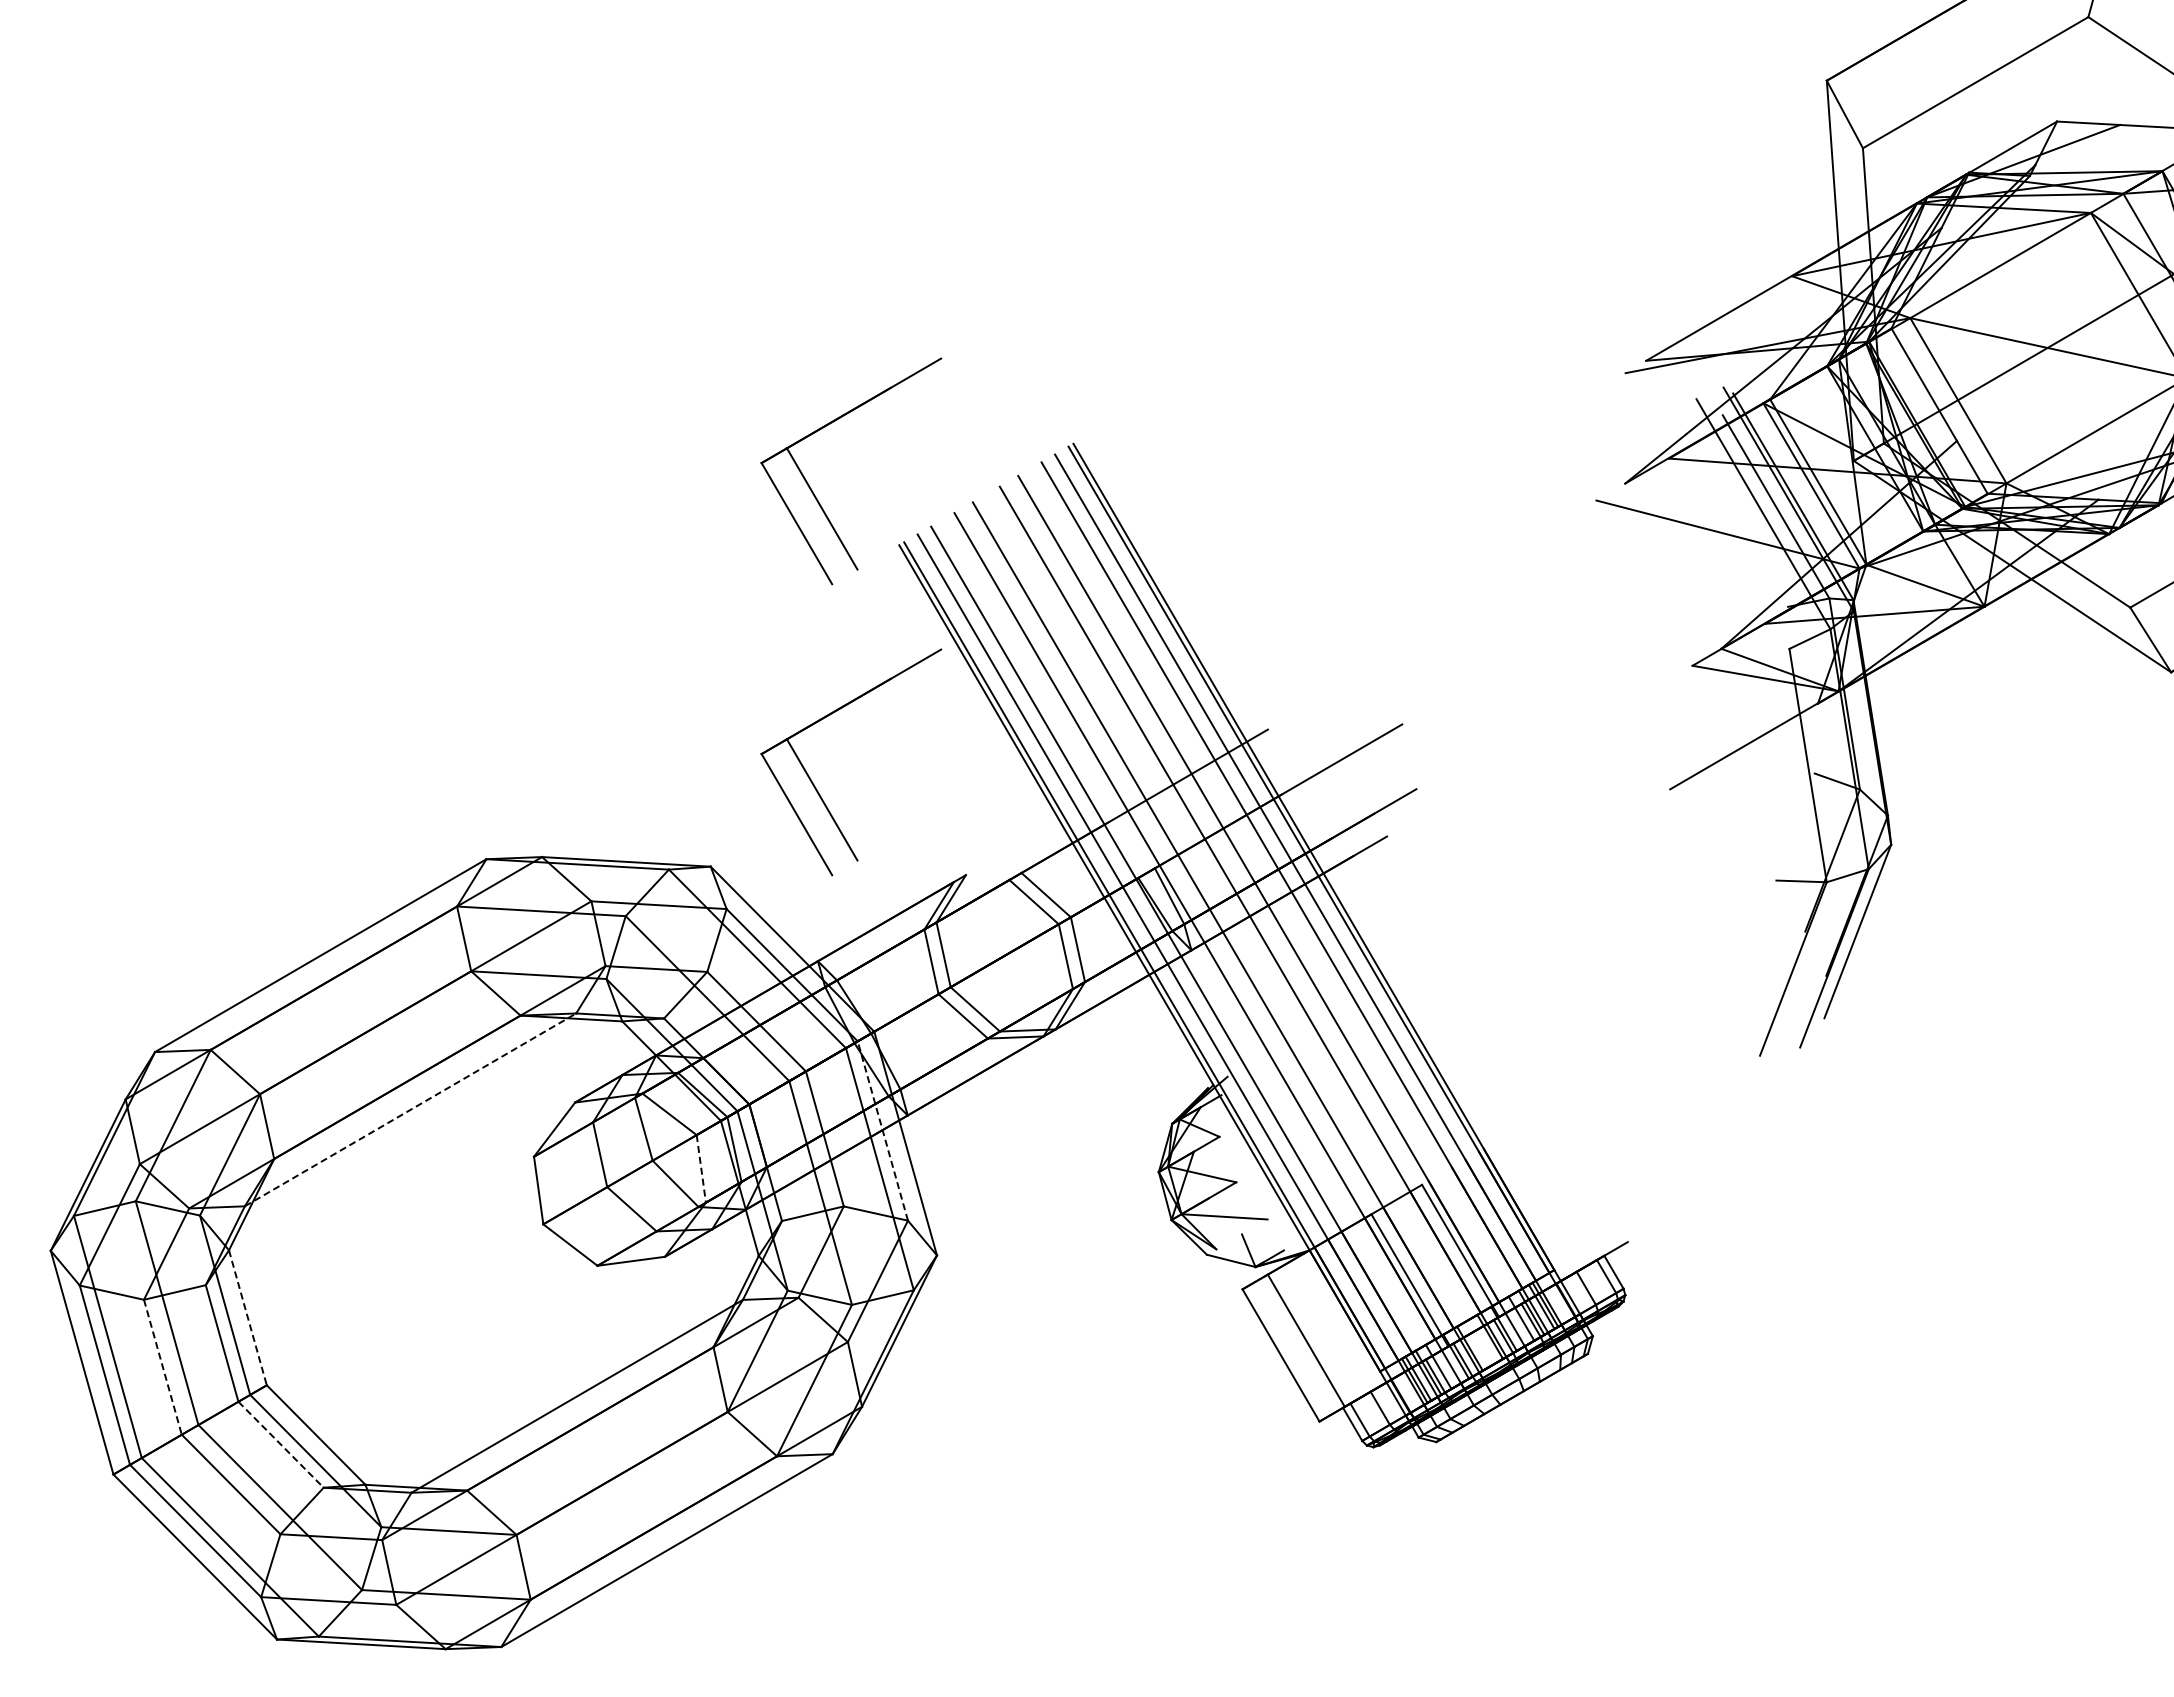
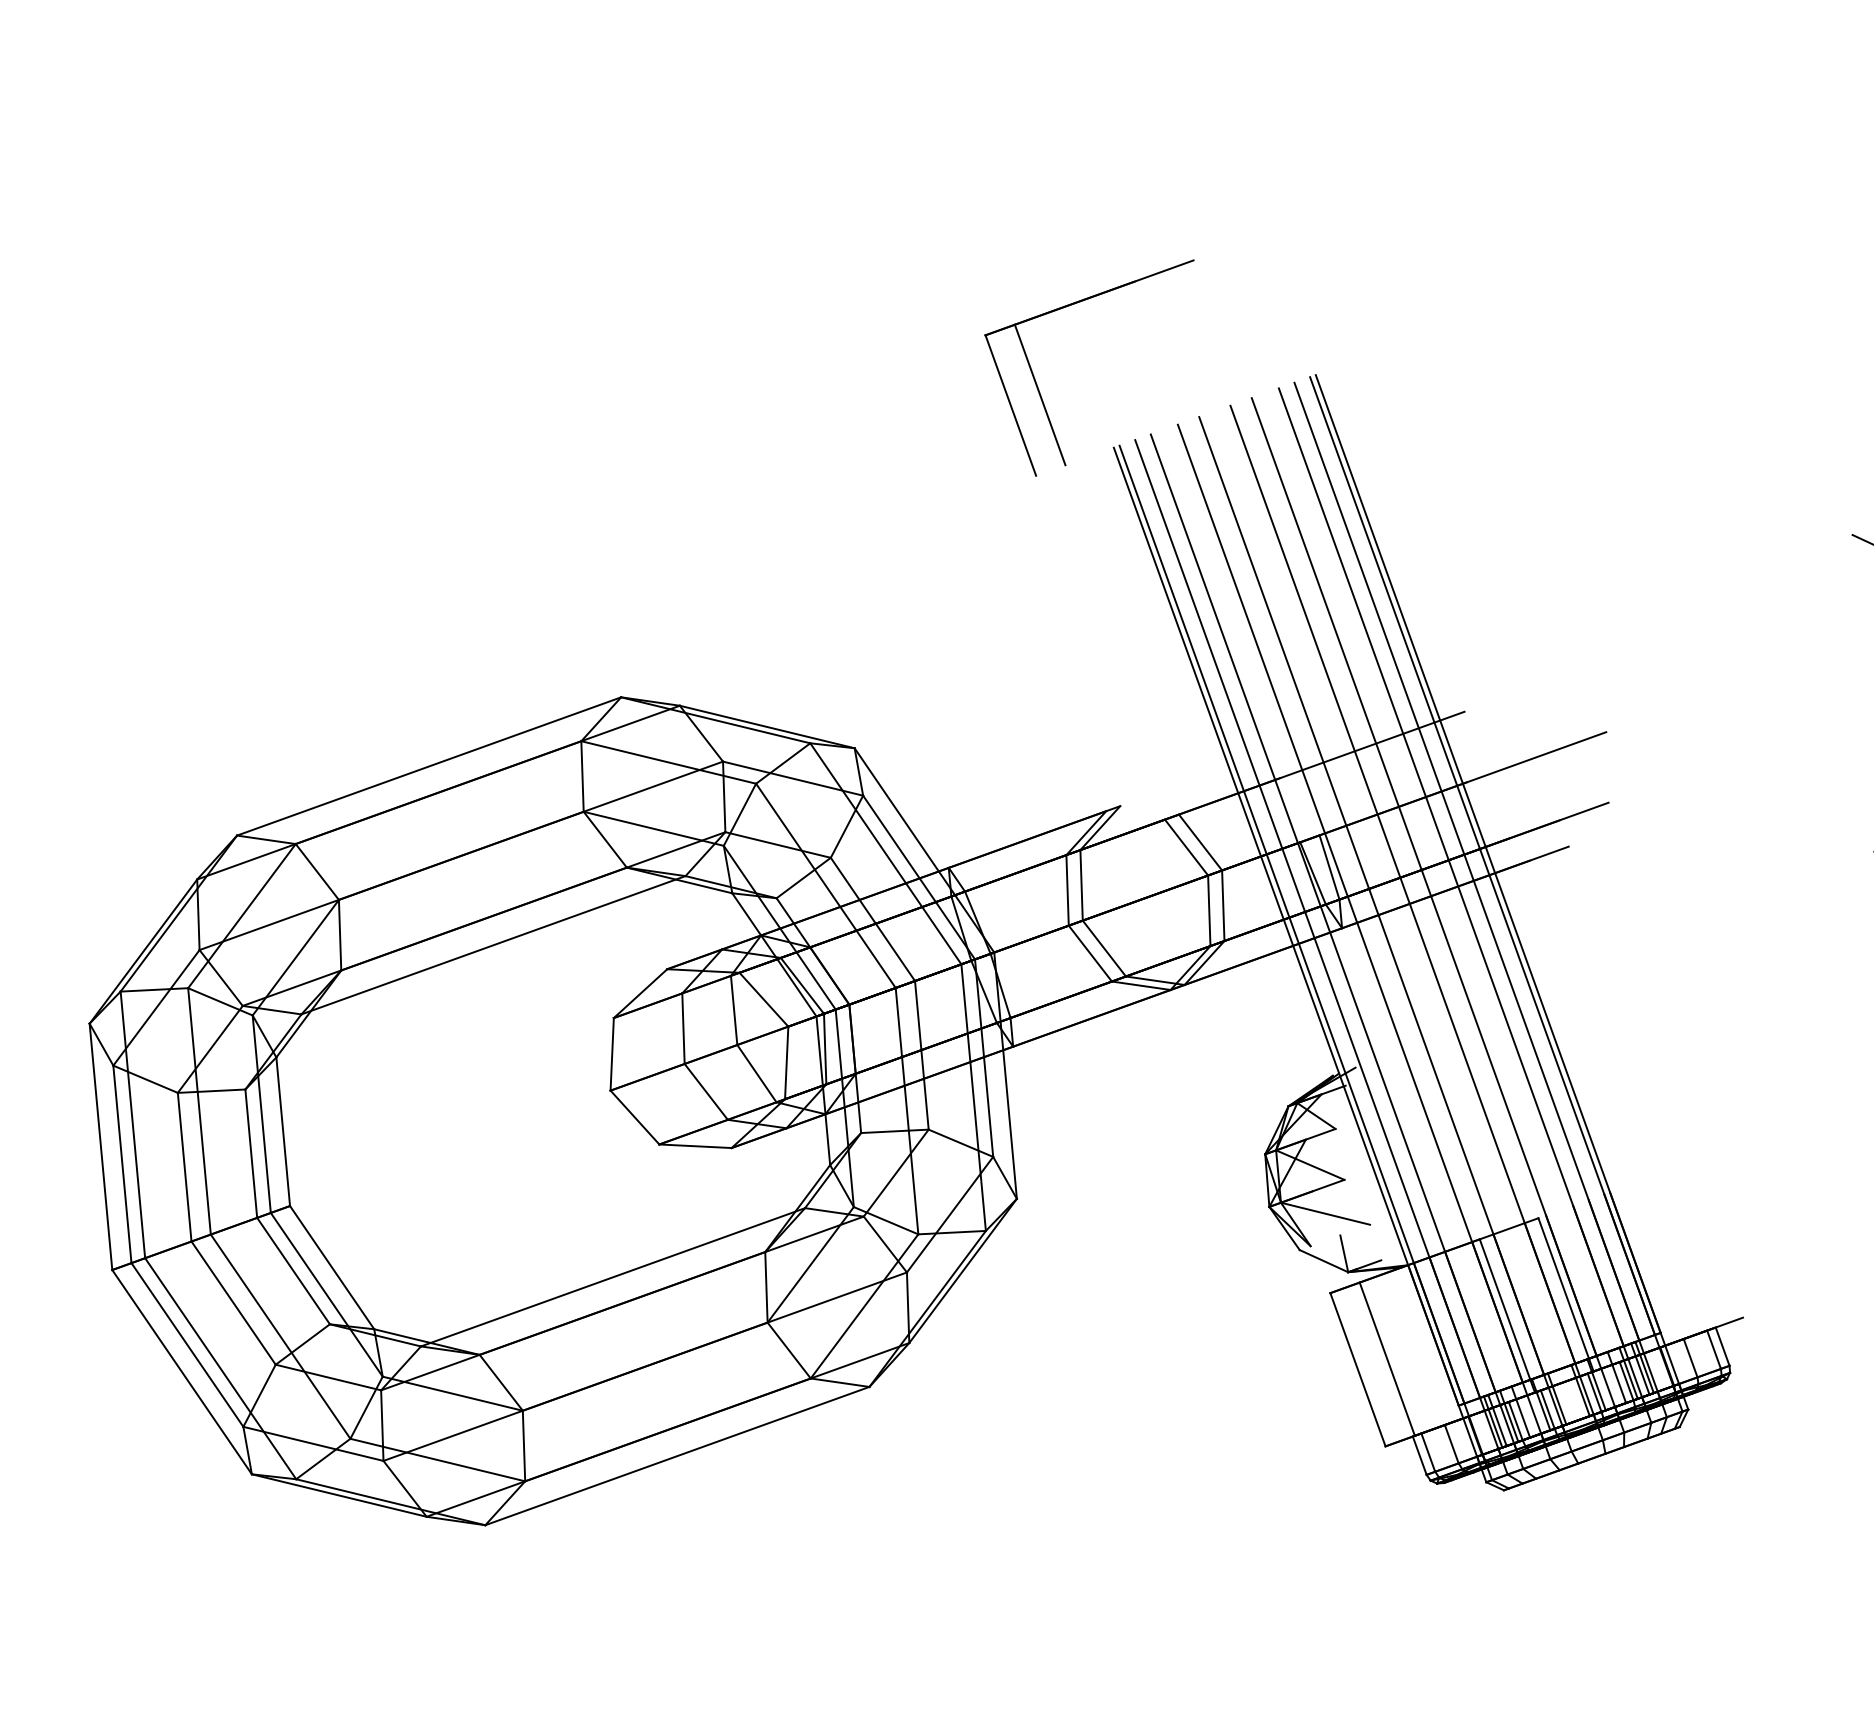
part: (813, 782) -> (978, 679), removed
line: (410, 1109) -> (493, 944), dashed -> solid
line: (882, 1130) -> (983, 1057), dashed -> solid
line: (701, 1169) -> (786, 1063), dashed -> solid
line: (248, 1318) -> (283, 1132), dashed -> solid
line: (163, 1367) -> (185, 1167), dashed -> solid
line: (281, 1444) -> (294, 1270), dashed -> solid

